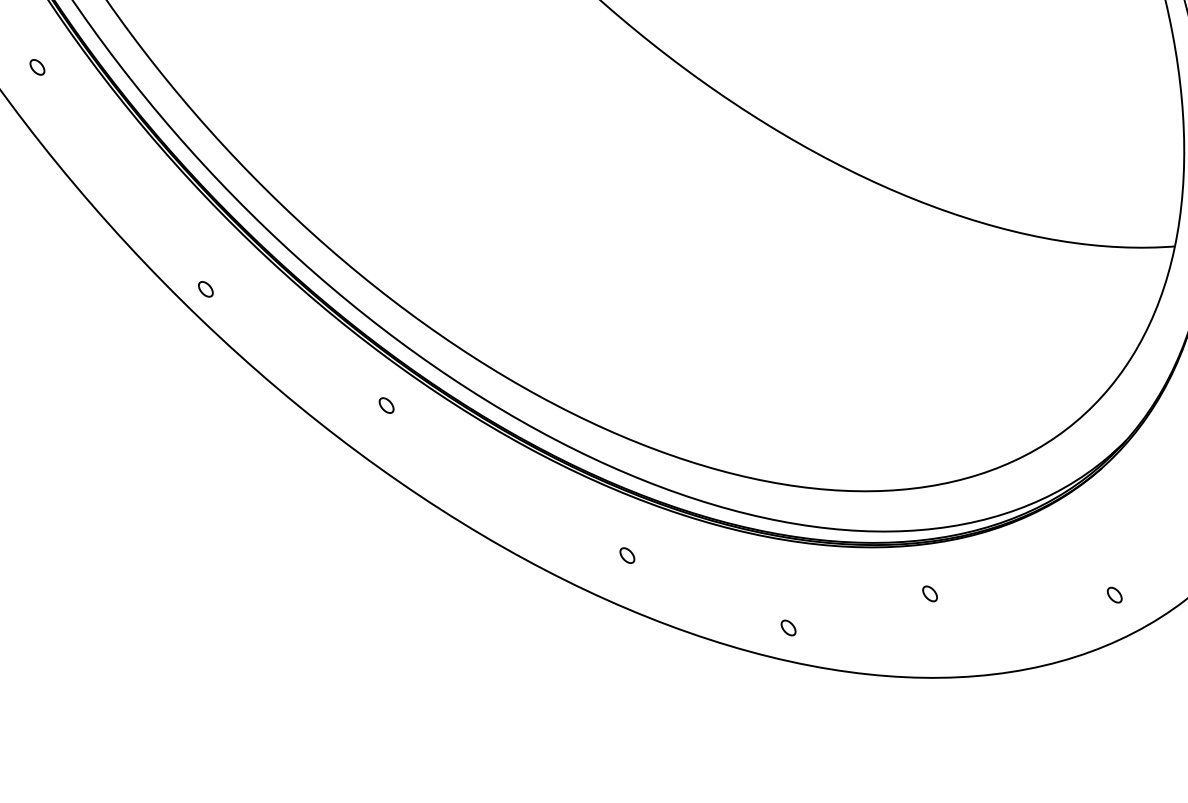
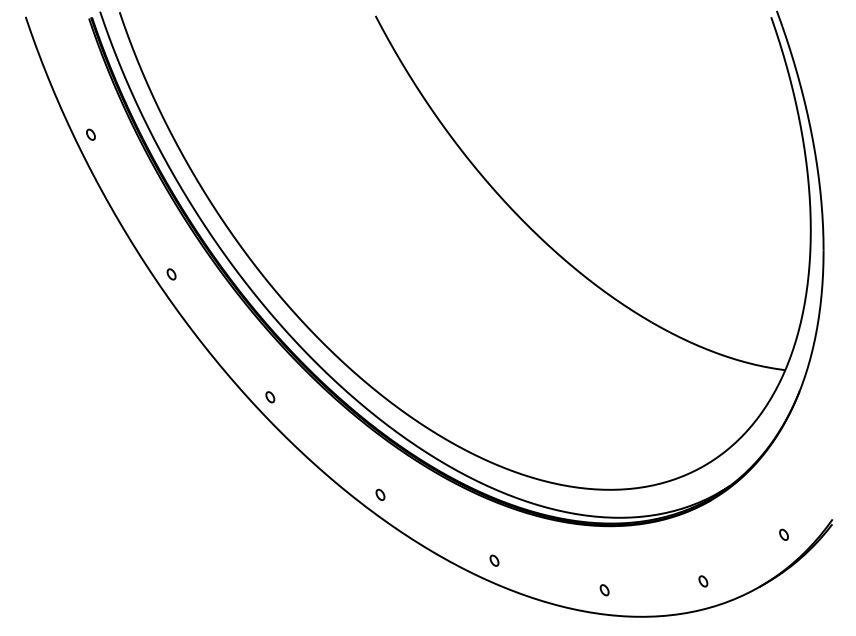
part: (36, 67) -> (90, 134), moved
part: (386, 405) -> (270, 397), moved
part: (627, 554) -> (380, 494), moved
part: (929, 594) -> (604, 590), moved

